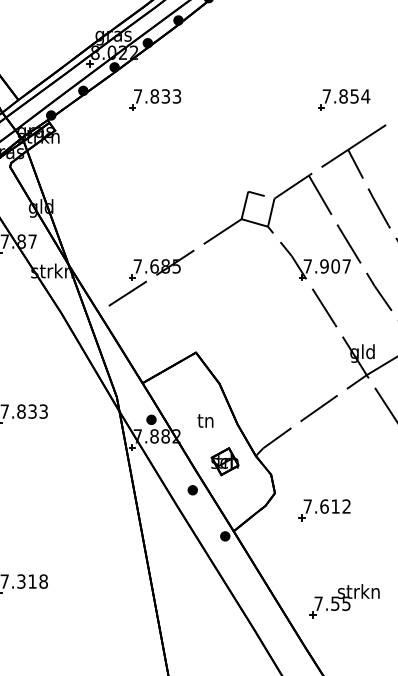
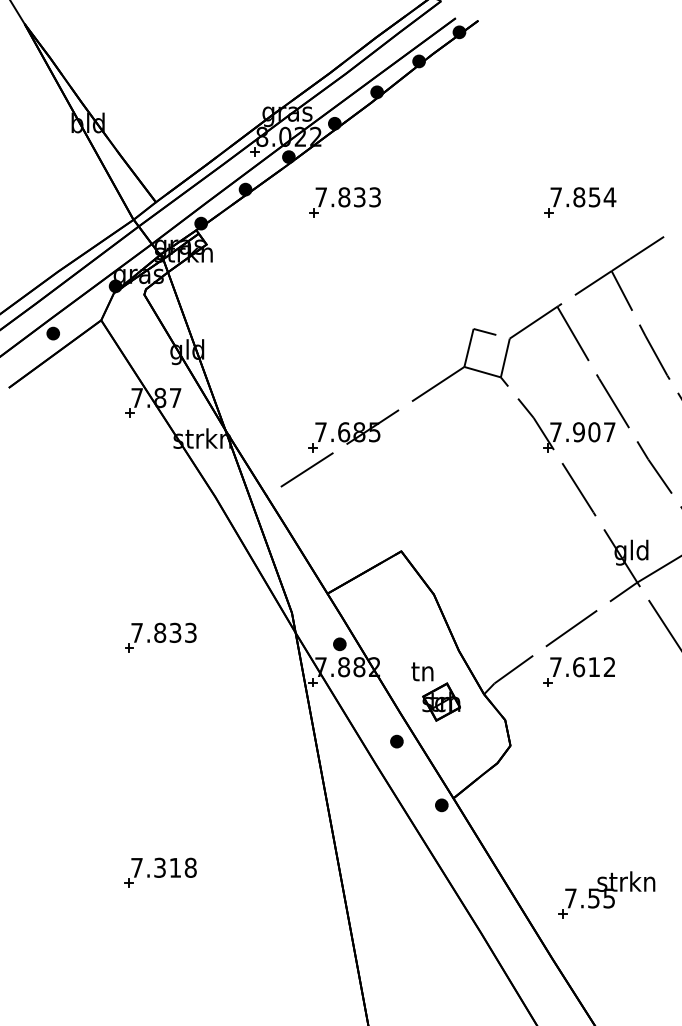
part: (344, 100) -> (580, 202), moved
text: (205, 420) -> (422, 671), moved
part: (324, 509) -> (578, 671), moved

